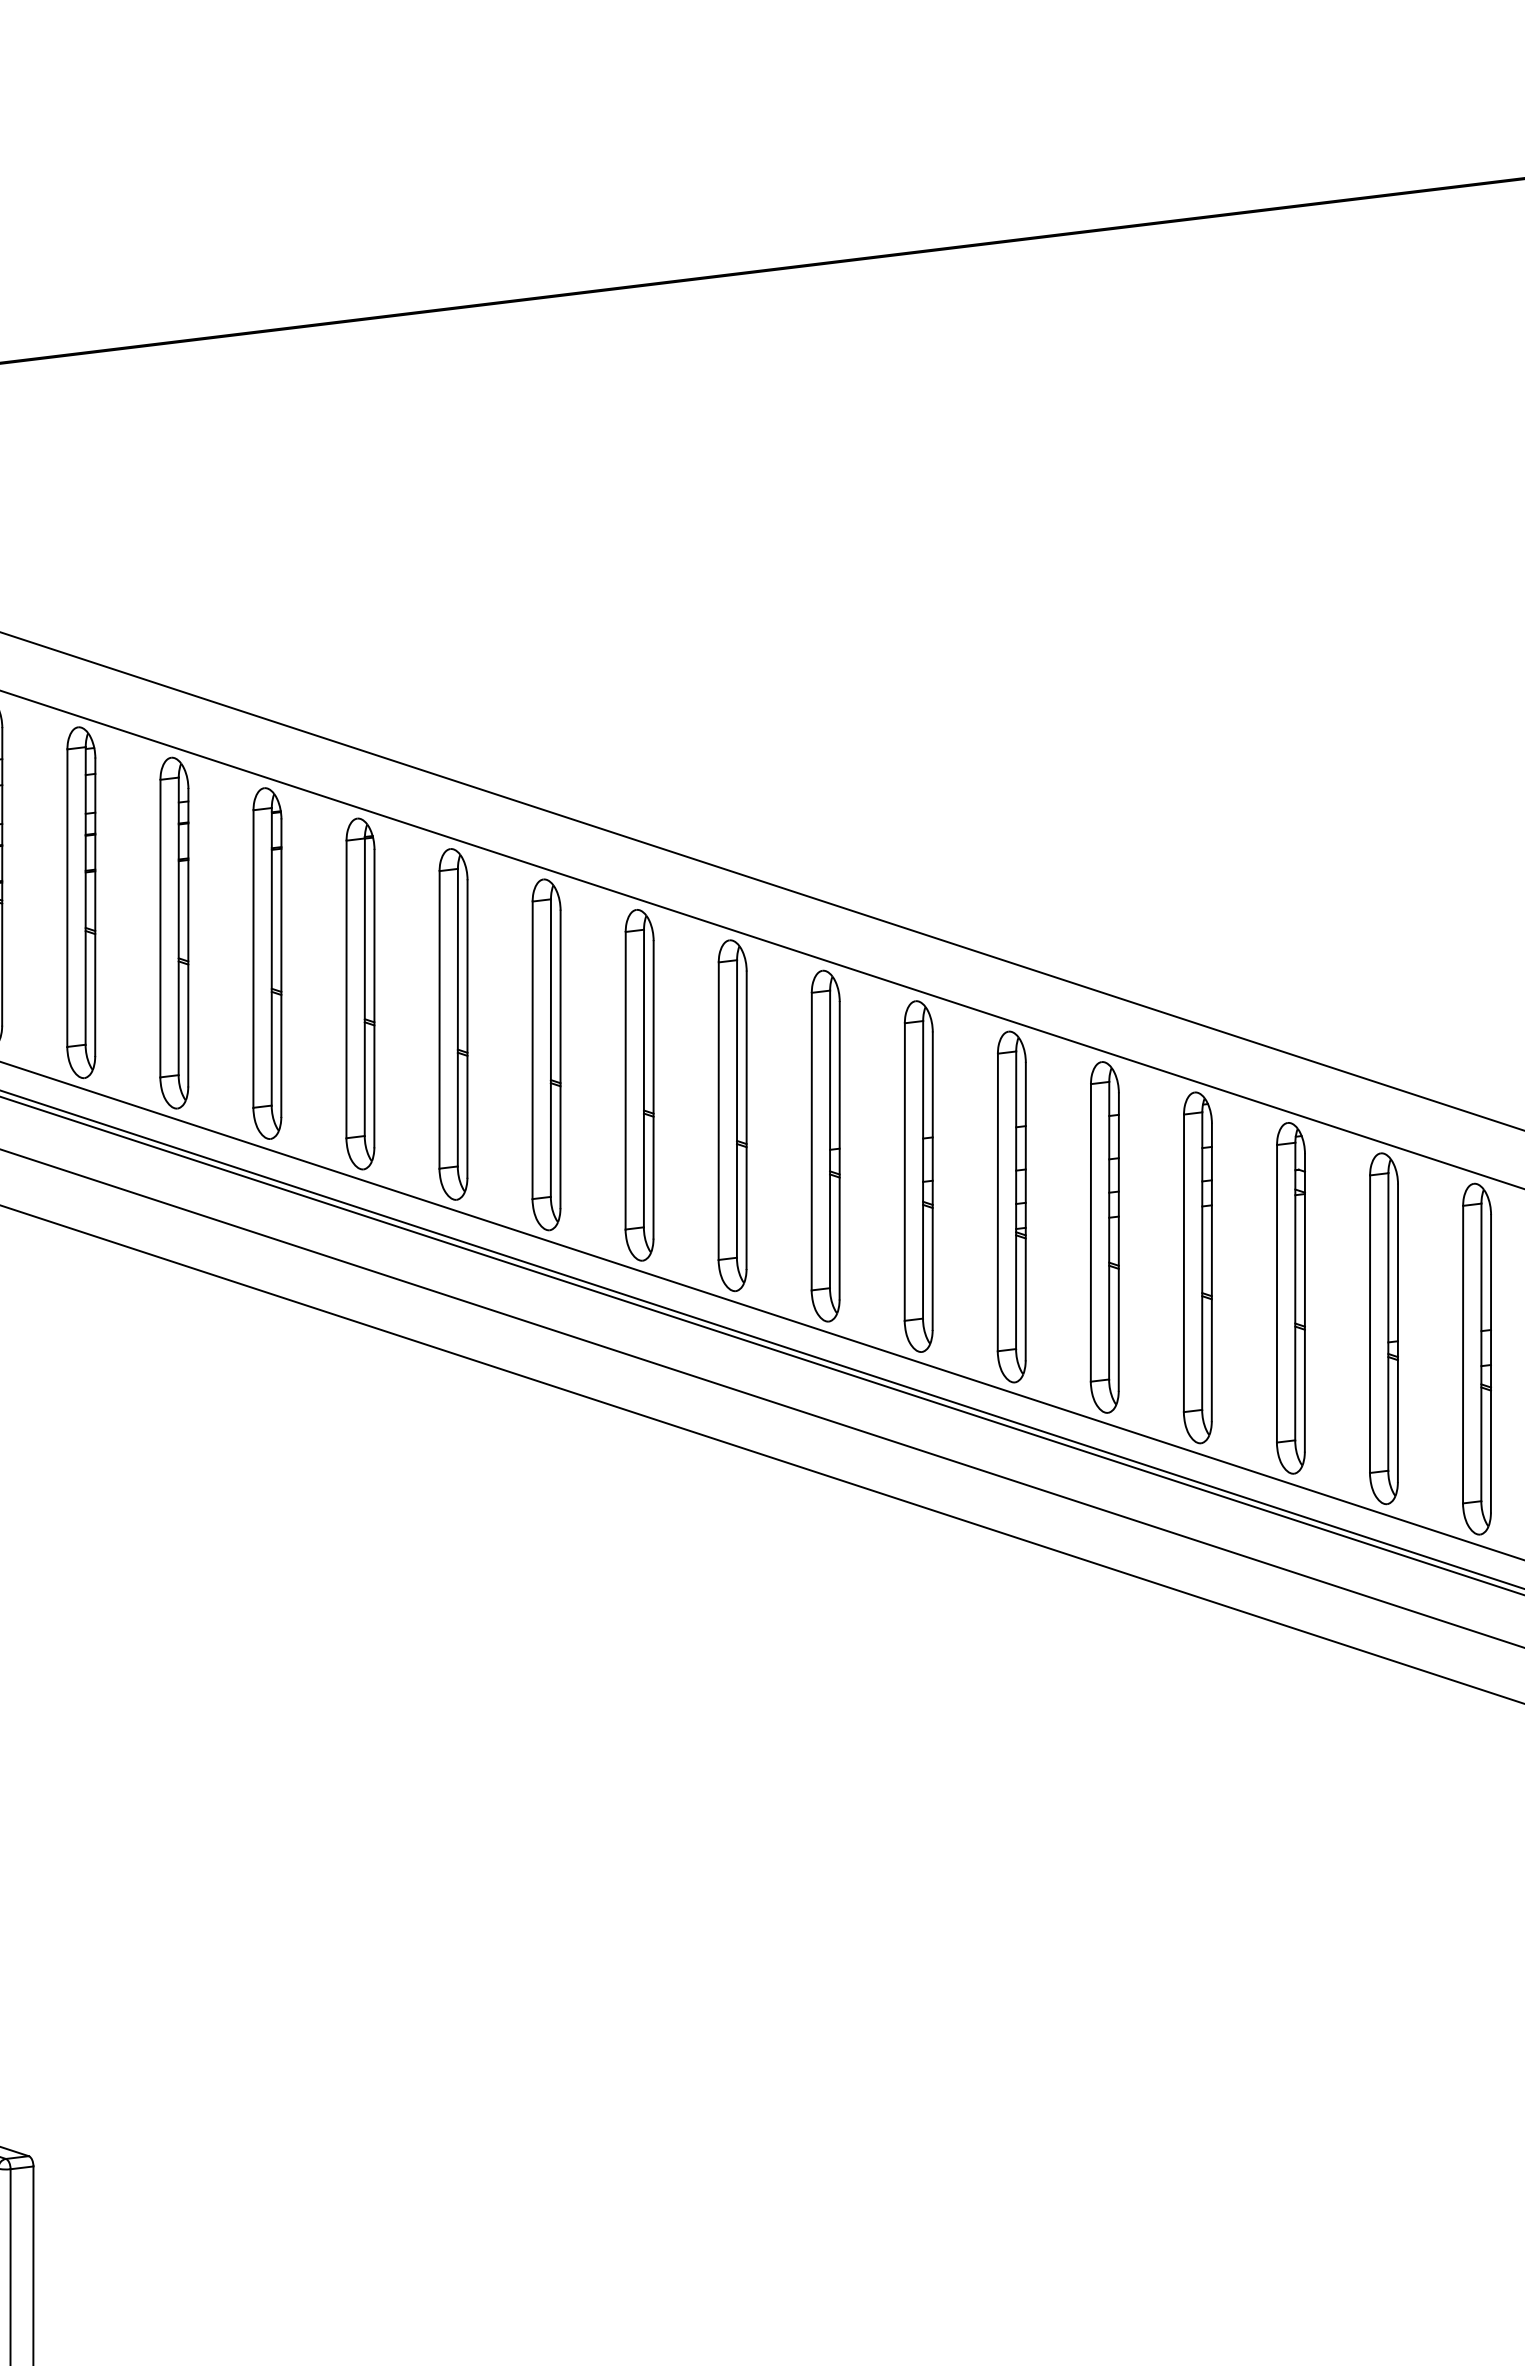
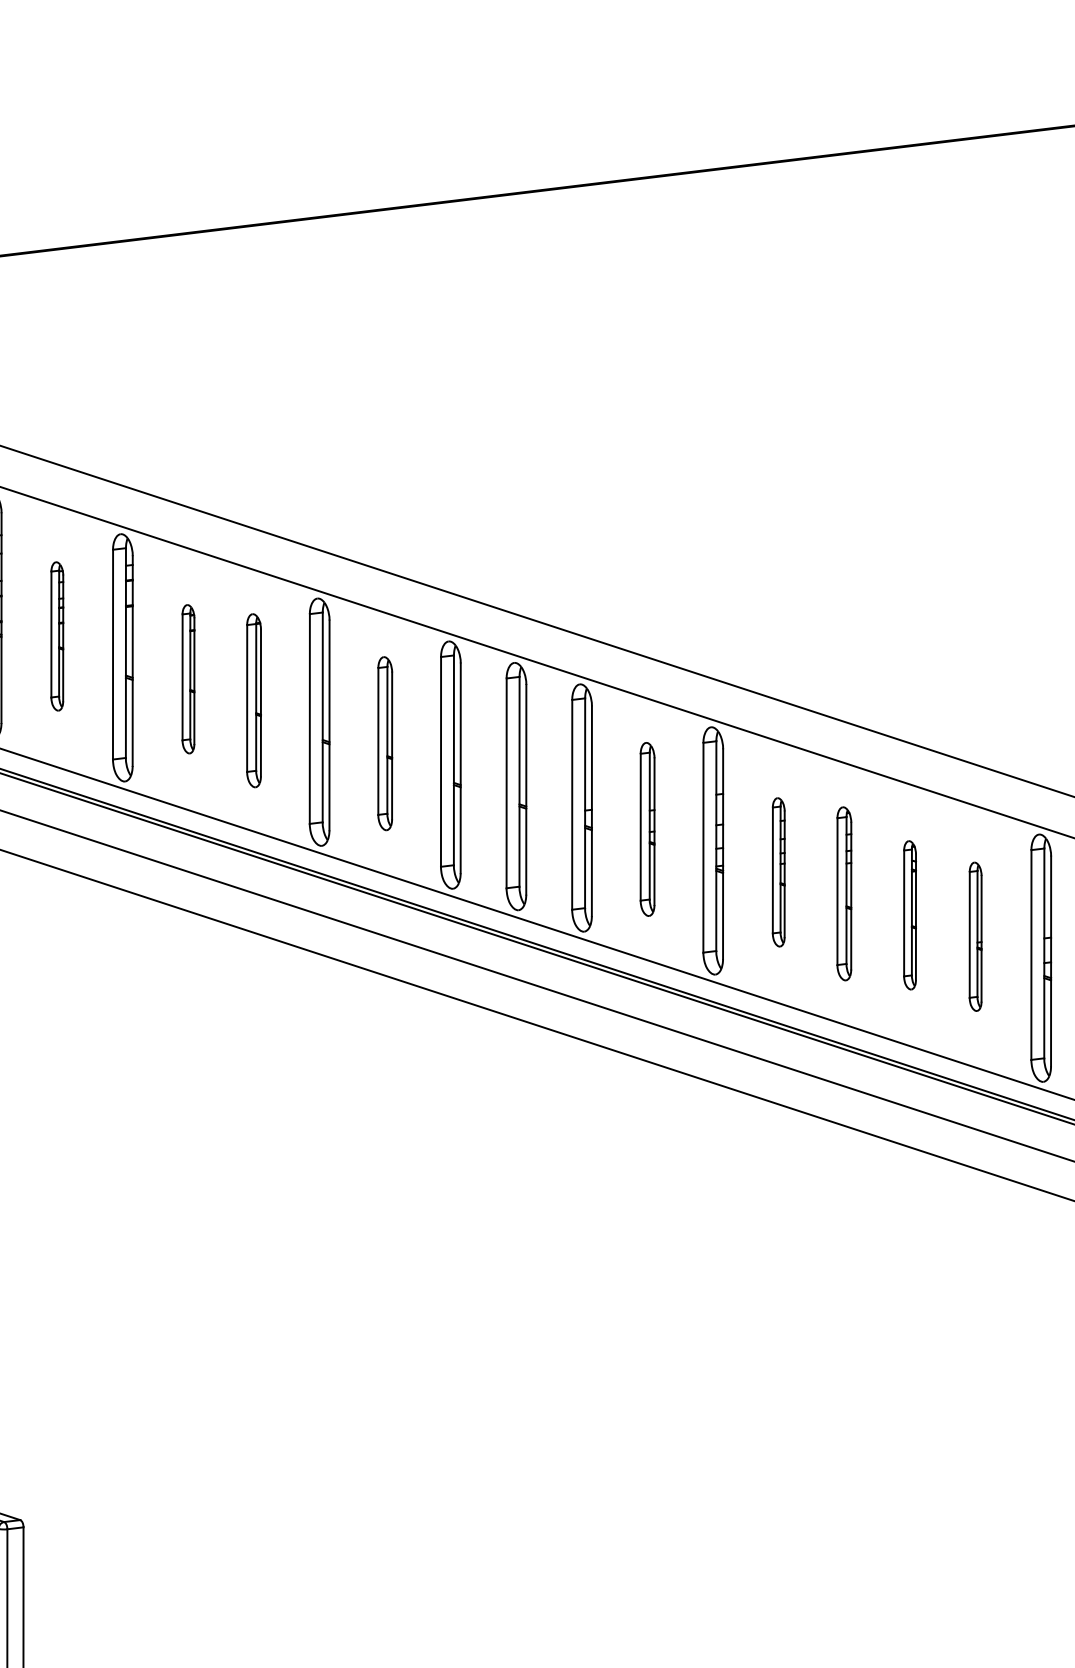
part: (81, 902) -> (57, 636), size x0.6
part: (267, 963) -> (188, 679), size x0.6
part: (360, 993) -> (254, 700), size x0.7
part: (546, 1054) -> (385, 743), size x0.7
part: (918, 1176) -> (647, 829), size x0.7
part: (1104, 1237) -> (778, 872), size x0.6
part: (1197, 1267) -> (844, 893), size x0.7
part: (1290, 1298) -> (909, 915), size x0.6
part: (1383, 1328) -> (975, 936), size x0.6

